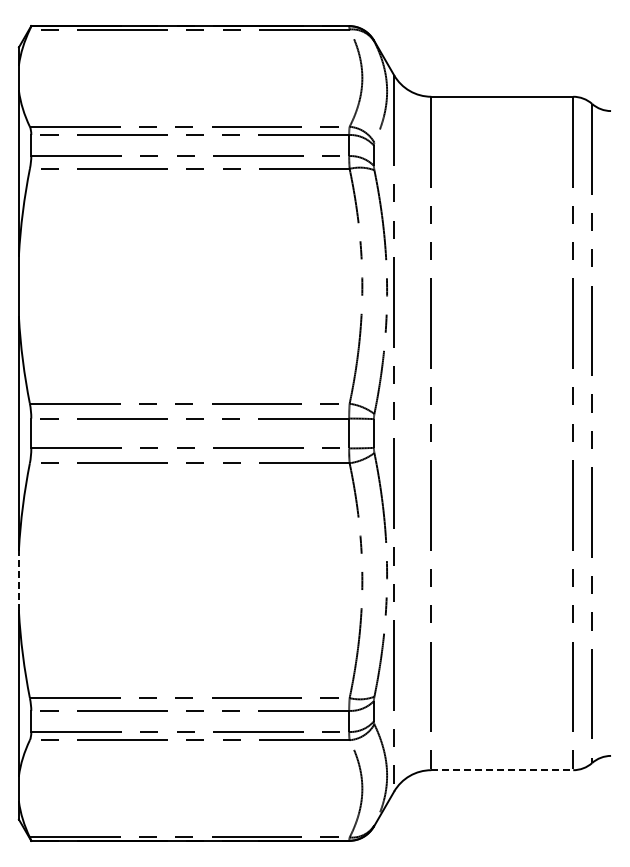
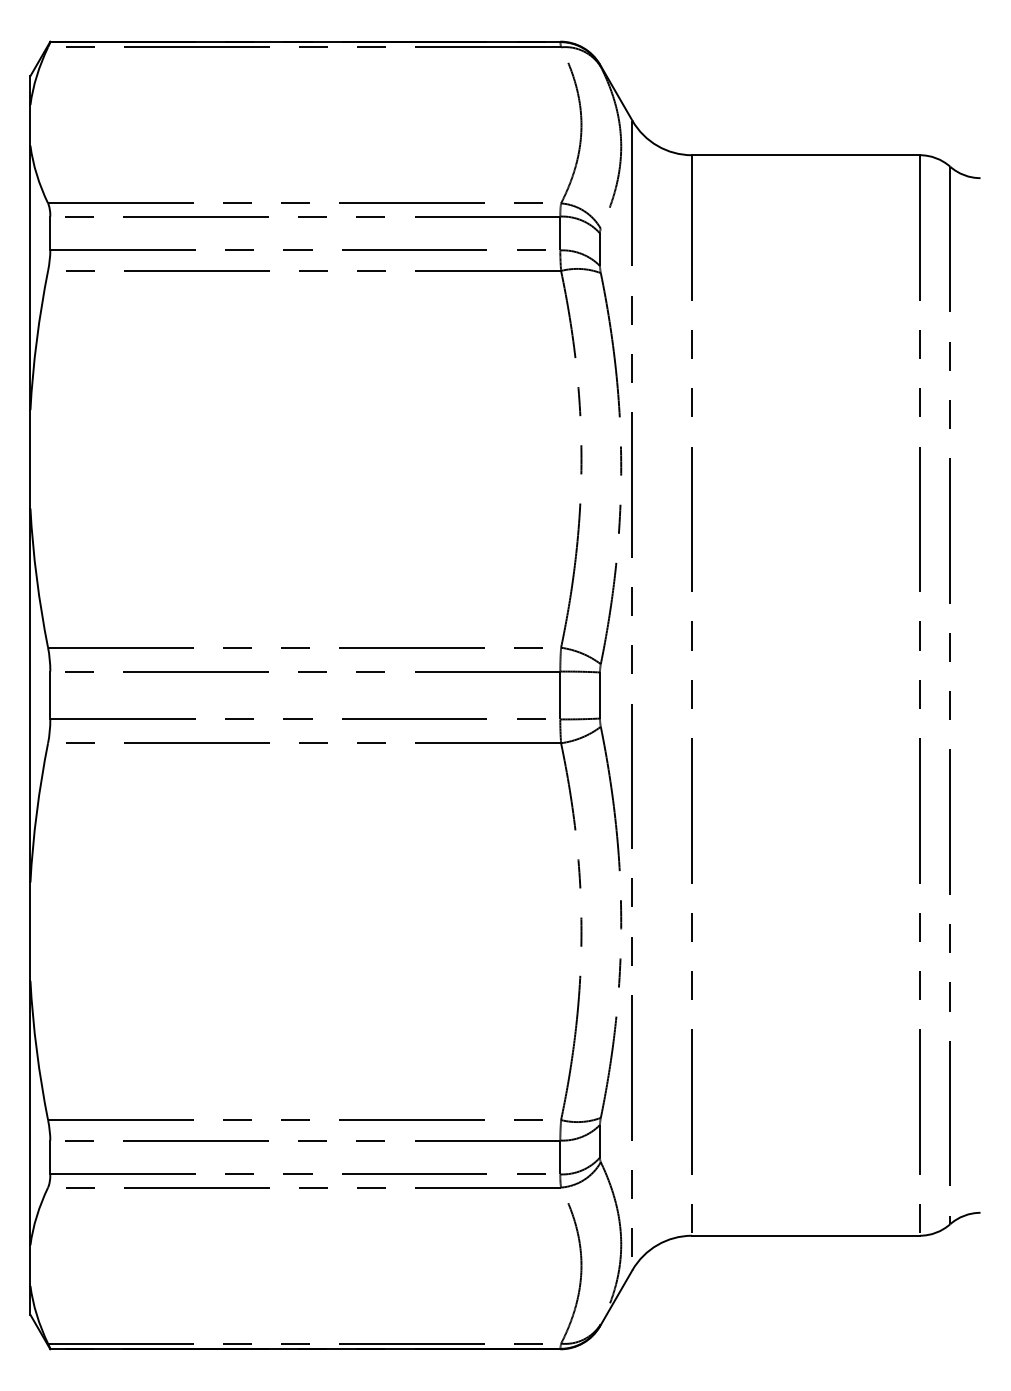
line: (18, 580) -> (29, 931), dashed -> solid
line: (502, 770) -> (806, 1236), dashed -> solid

